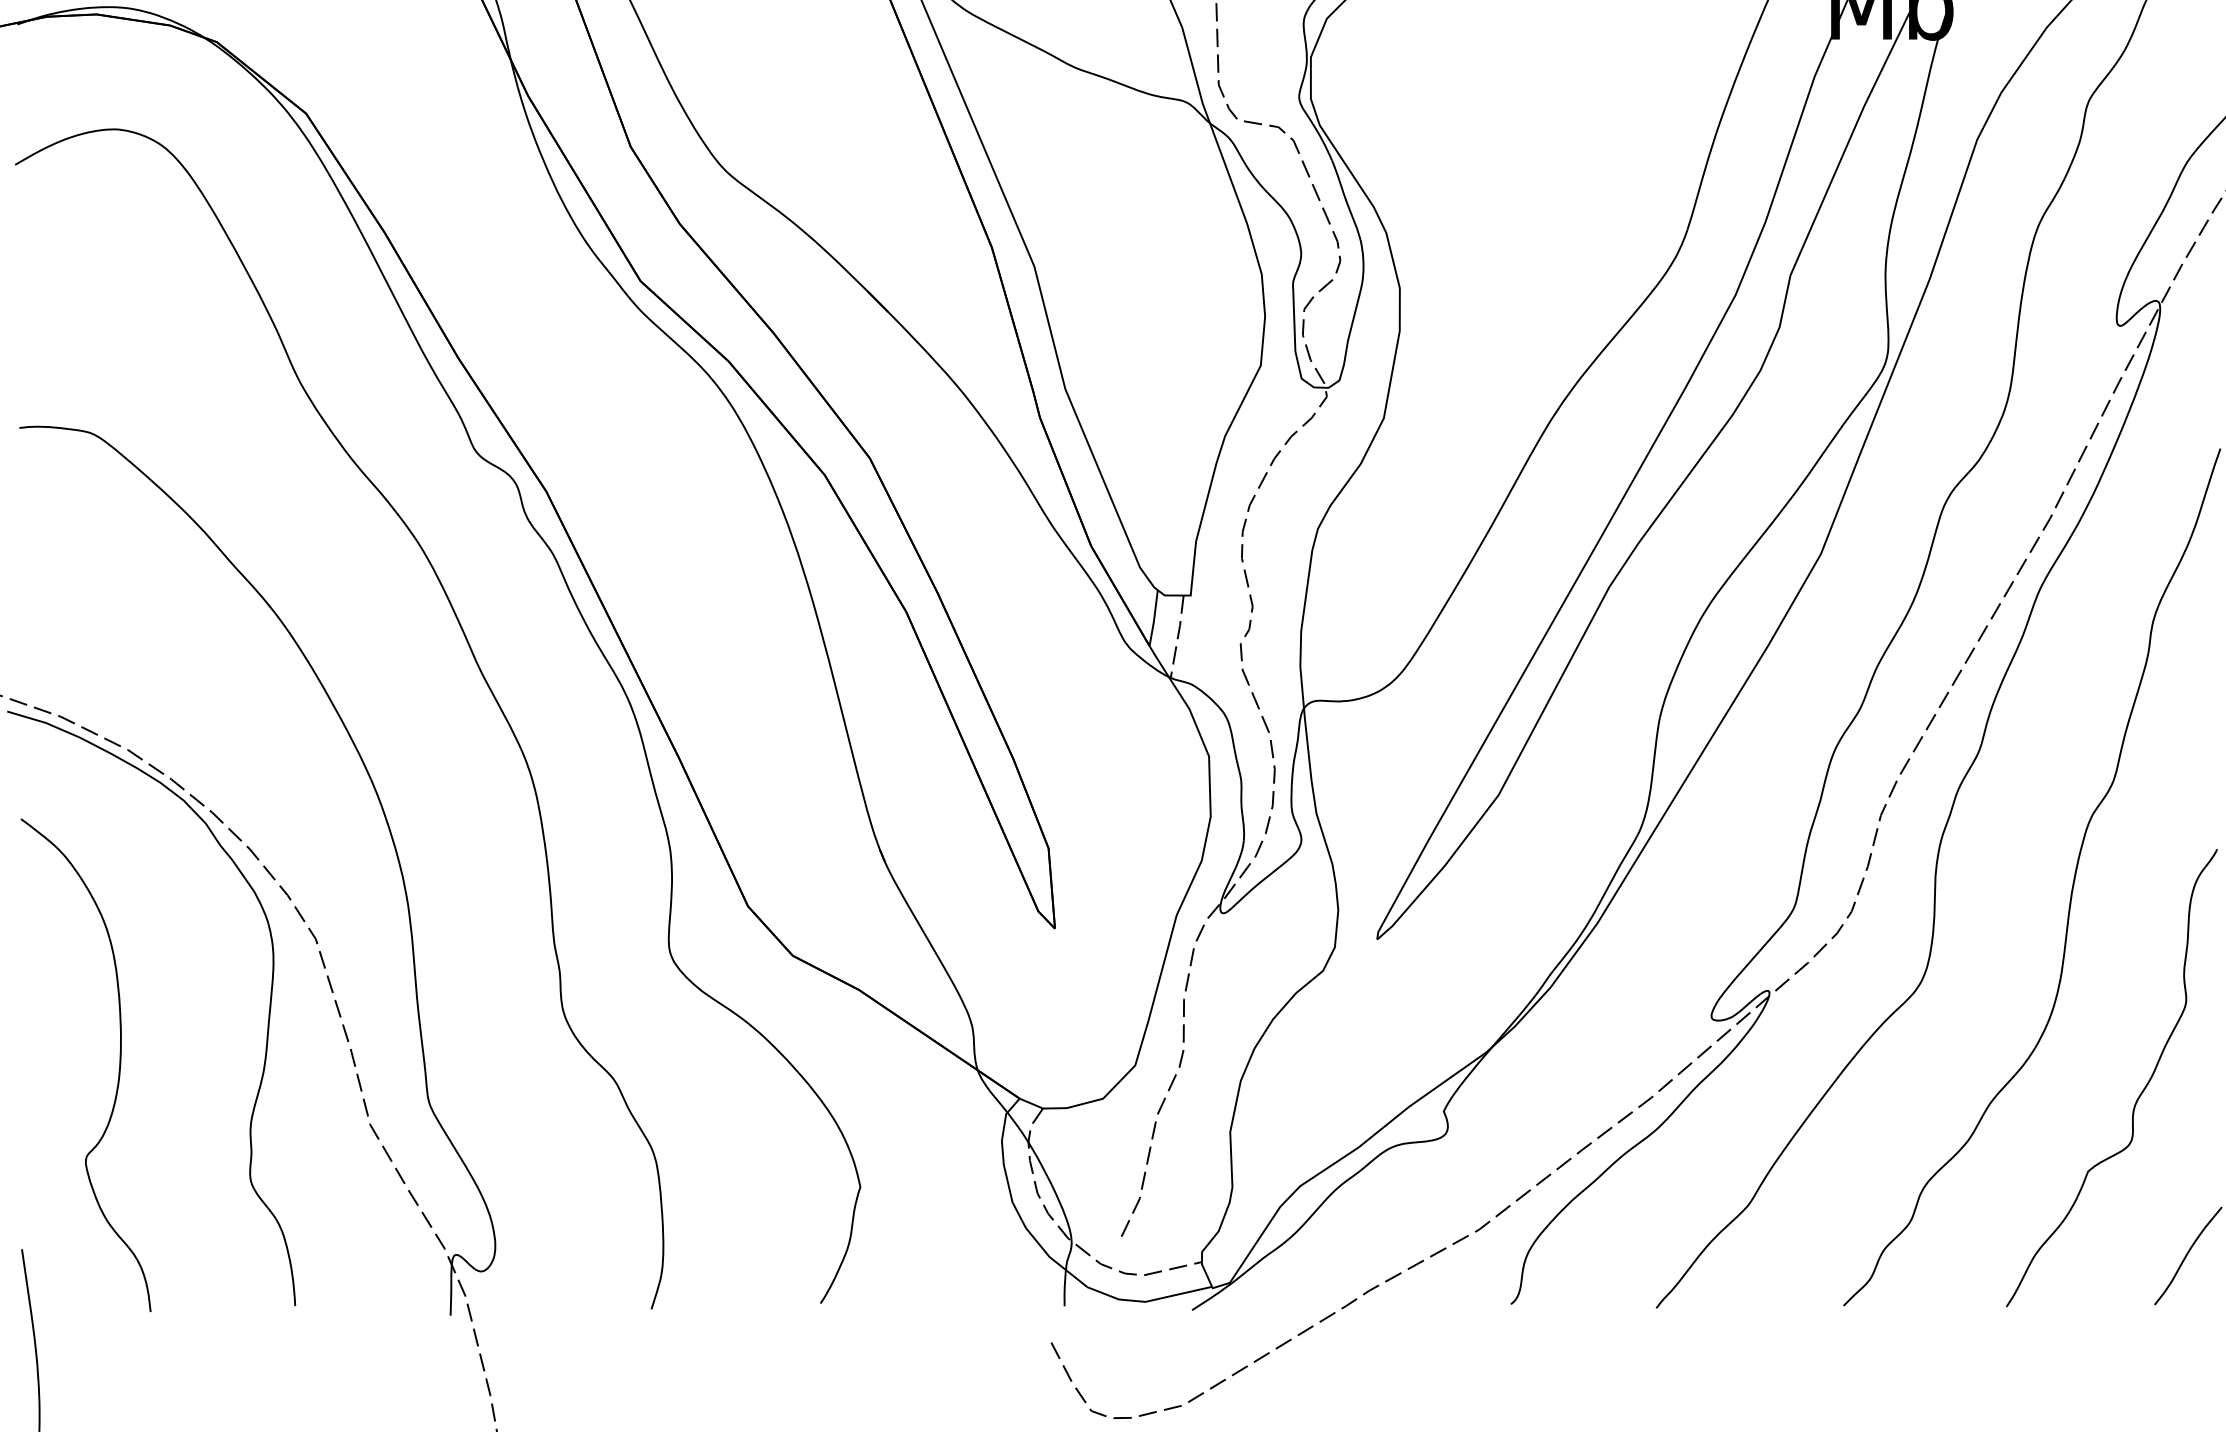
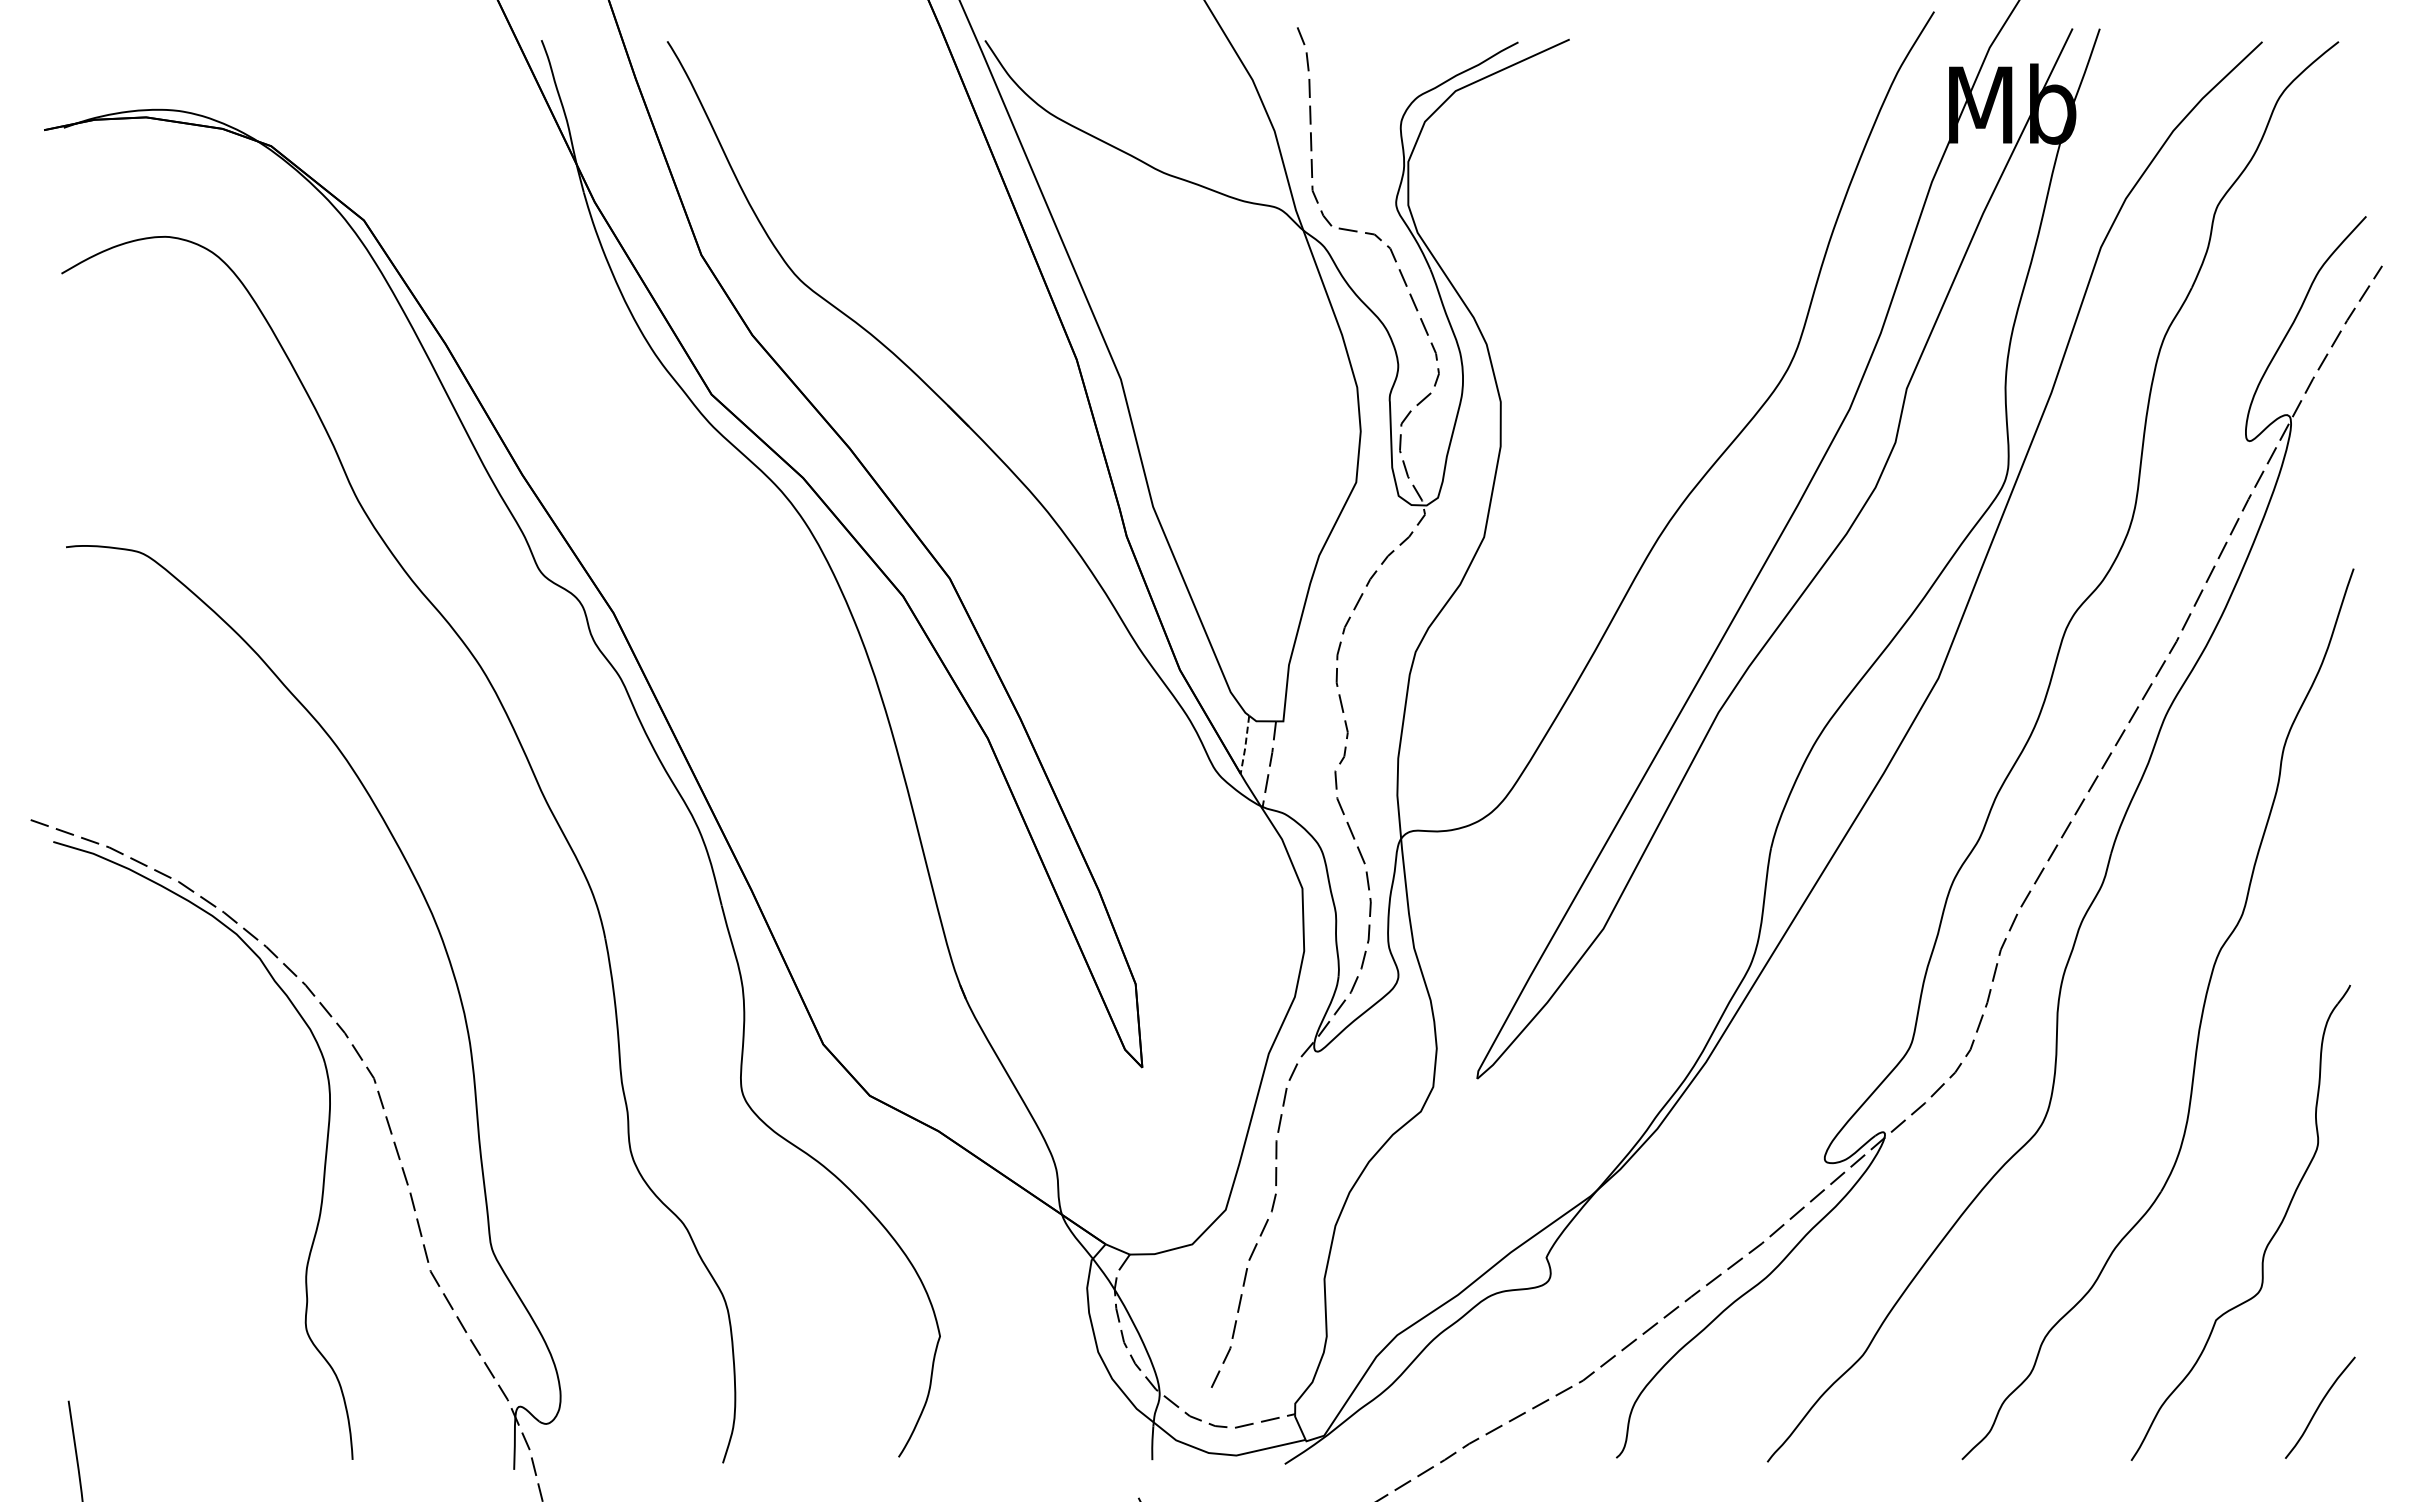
line: (1154, 618) -> (1245, 745), solid -> dashed
part: (119, 1065) -> (169, 1209), removed

